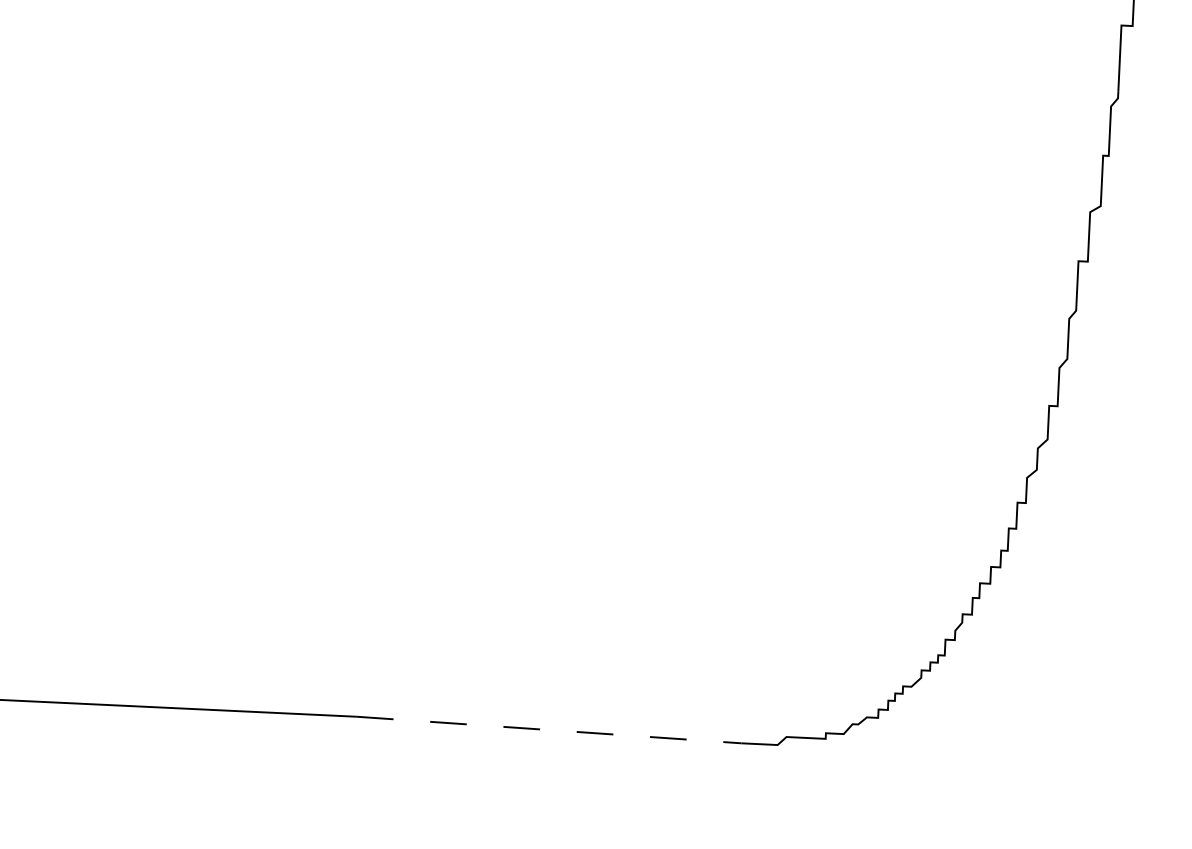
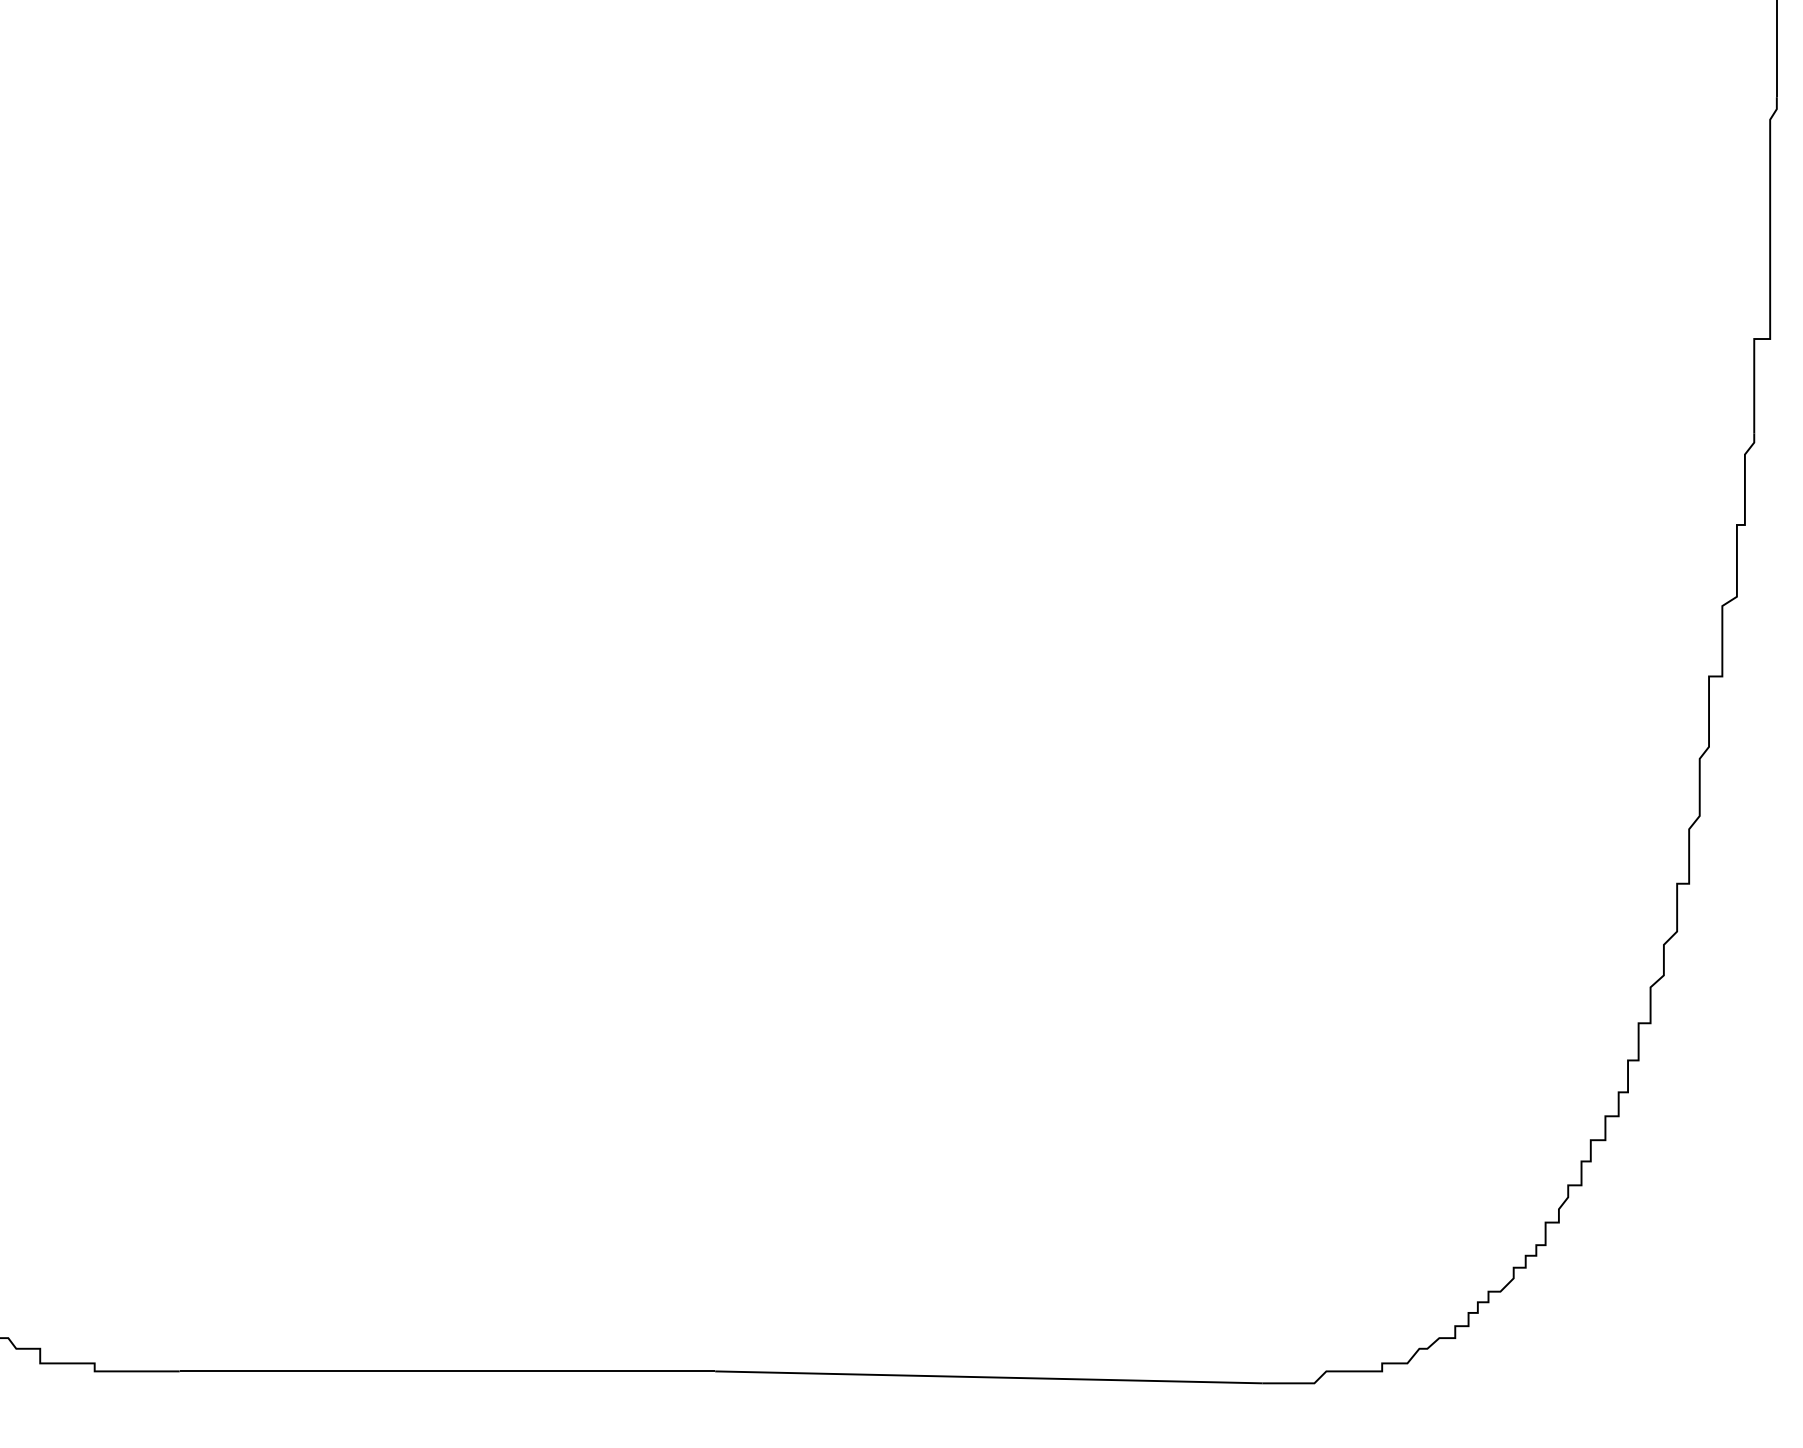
line: (548, 730) -> (988, 1377), dashed -> solid

